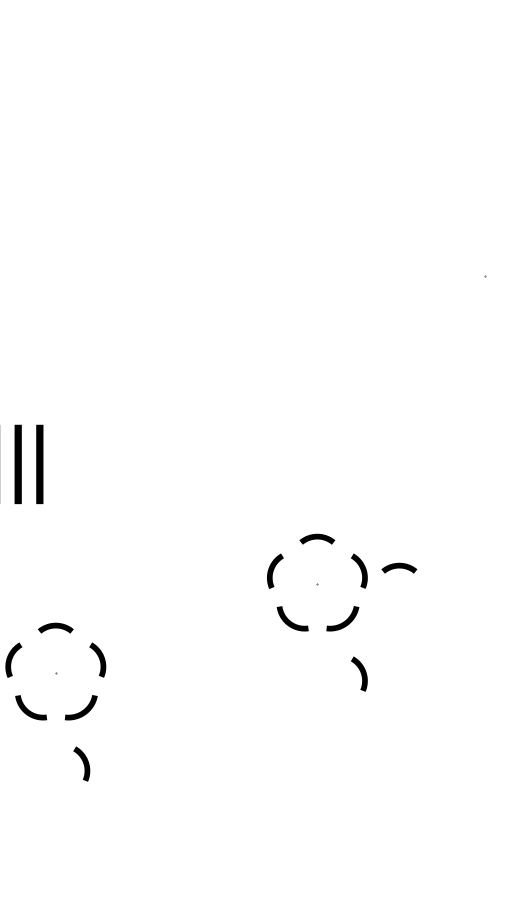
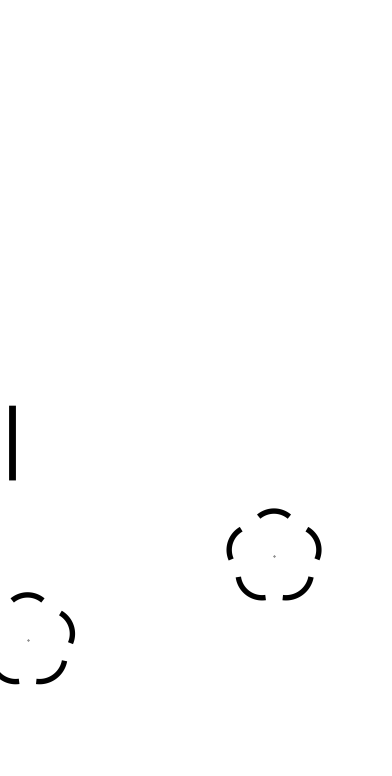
curve: (399, 567) -> (351, 540), removed
curve: (360, 673) -> (314, 640), removed
curve: (83, 763) -> (53, 724), removed

